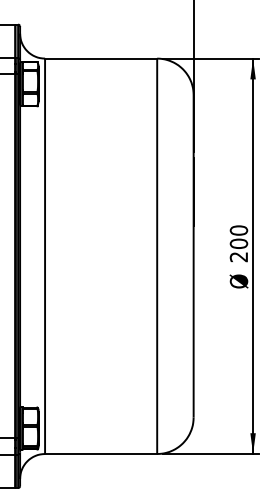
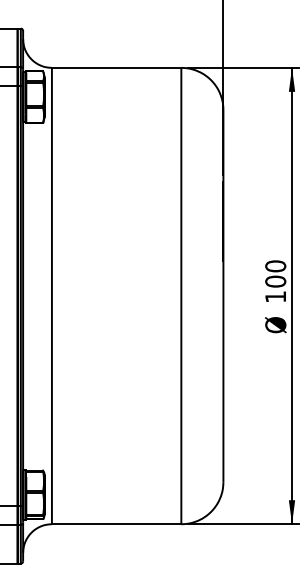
text: (238, 256) -> (275, 296), 200 -> 100

